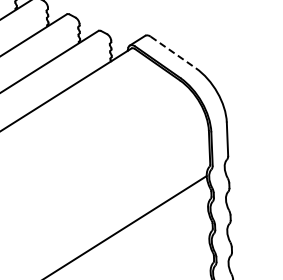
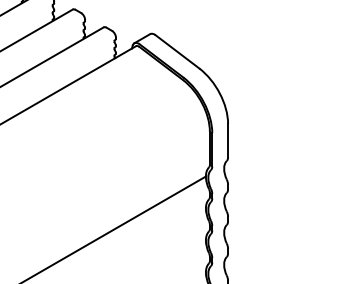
line: (173, 53) -> (177, 52), dashed -> solid

